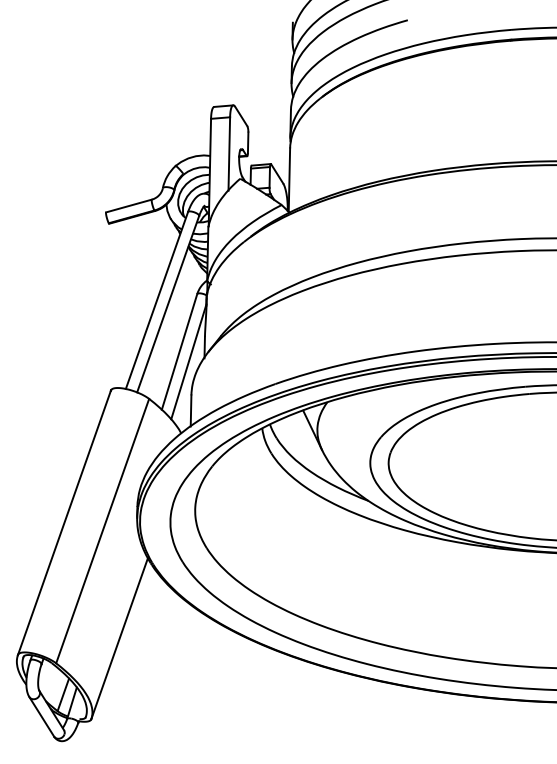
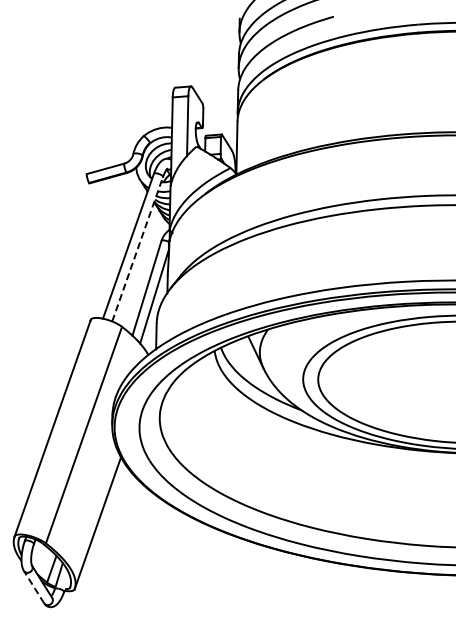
line: (167, 304) -> (137, 249), solid -> dashed
line: (41, 715) -> (33, 586), solid -> dashed

